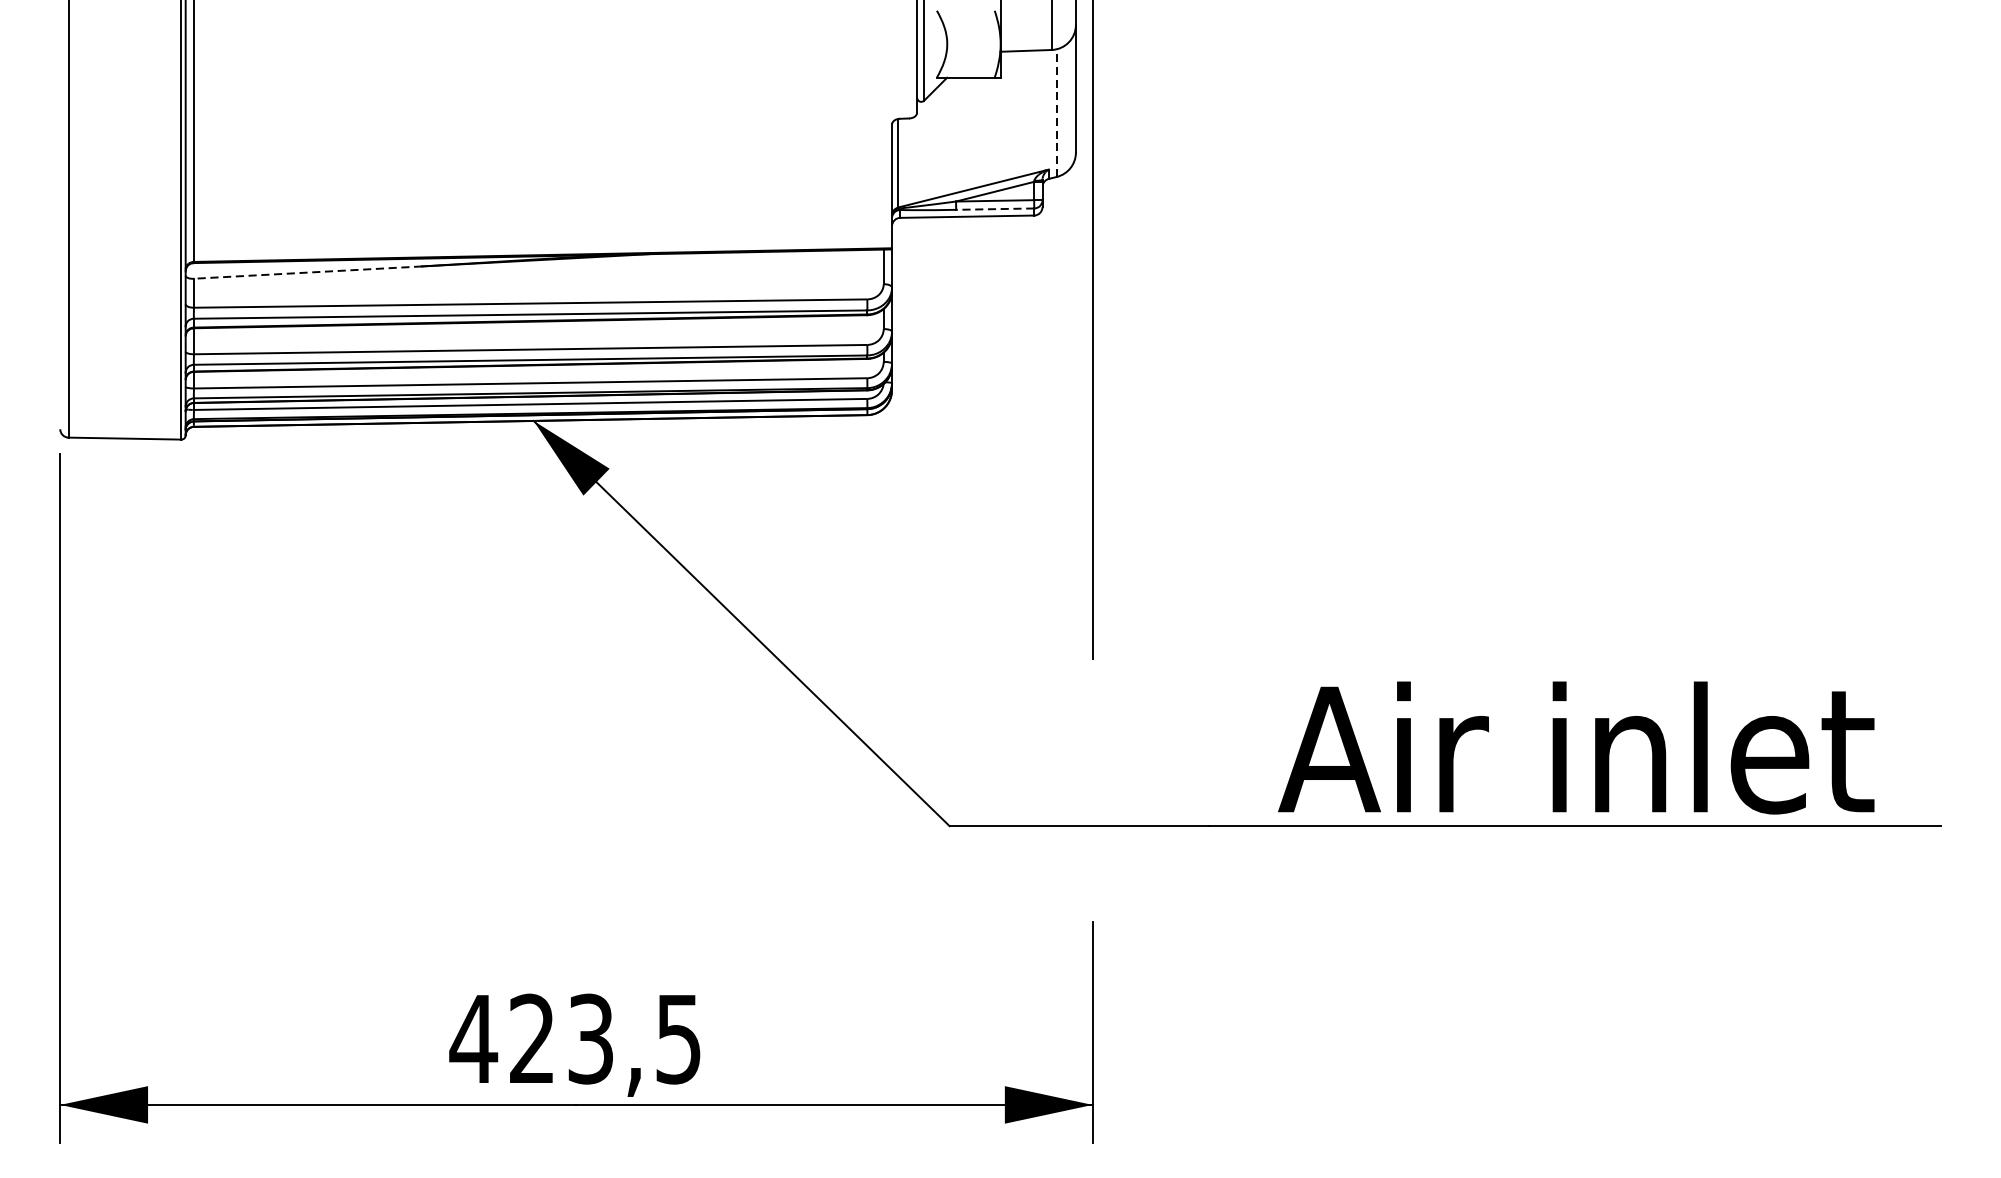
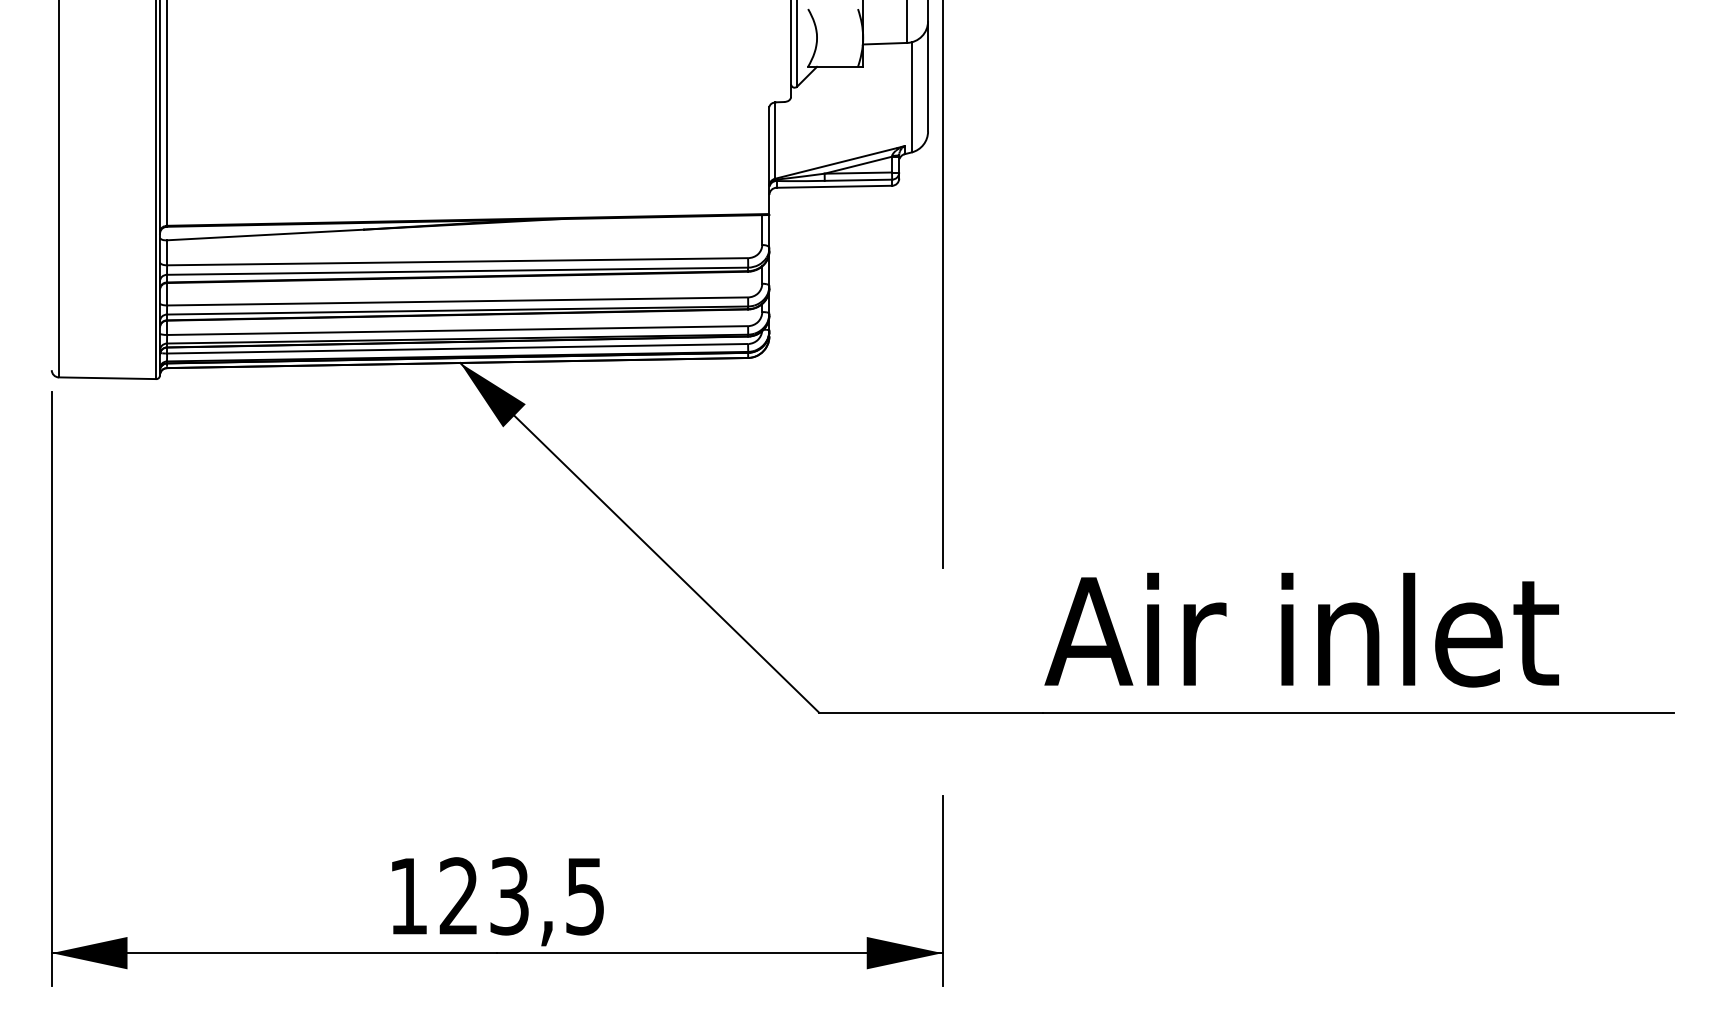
line: (1056, 112) -> (911, 96), dashed -> solid
line: (995, 209) -> (858, 180), dashed -> solid
line: (307, 273) -> (265, 235), dashed -> solid
text: (1575, 747) -> (1301, 629), moved
text: (473, 1039) -> (408, 896), 423,5 -> 123,5

